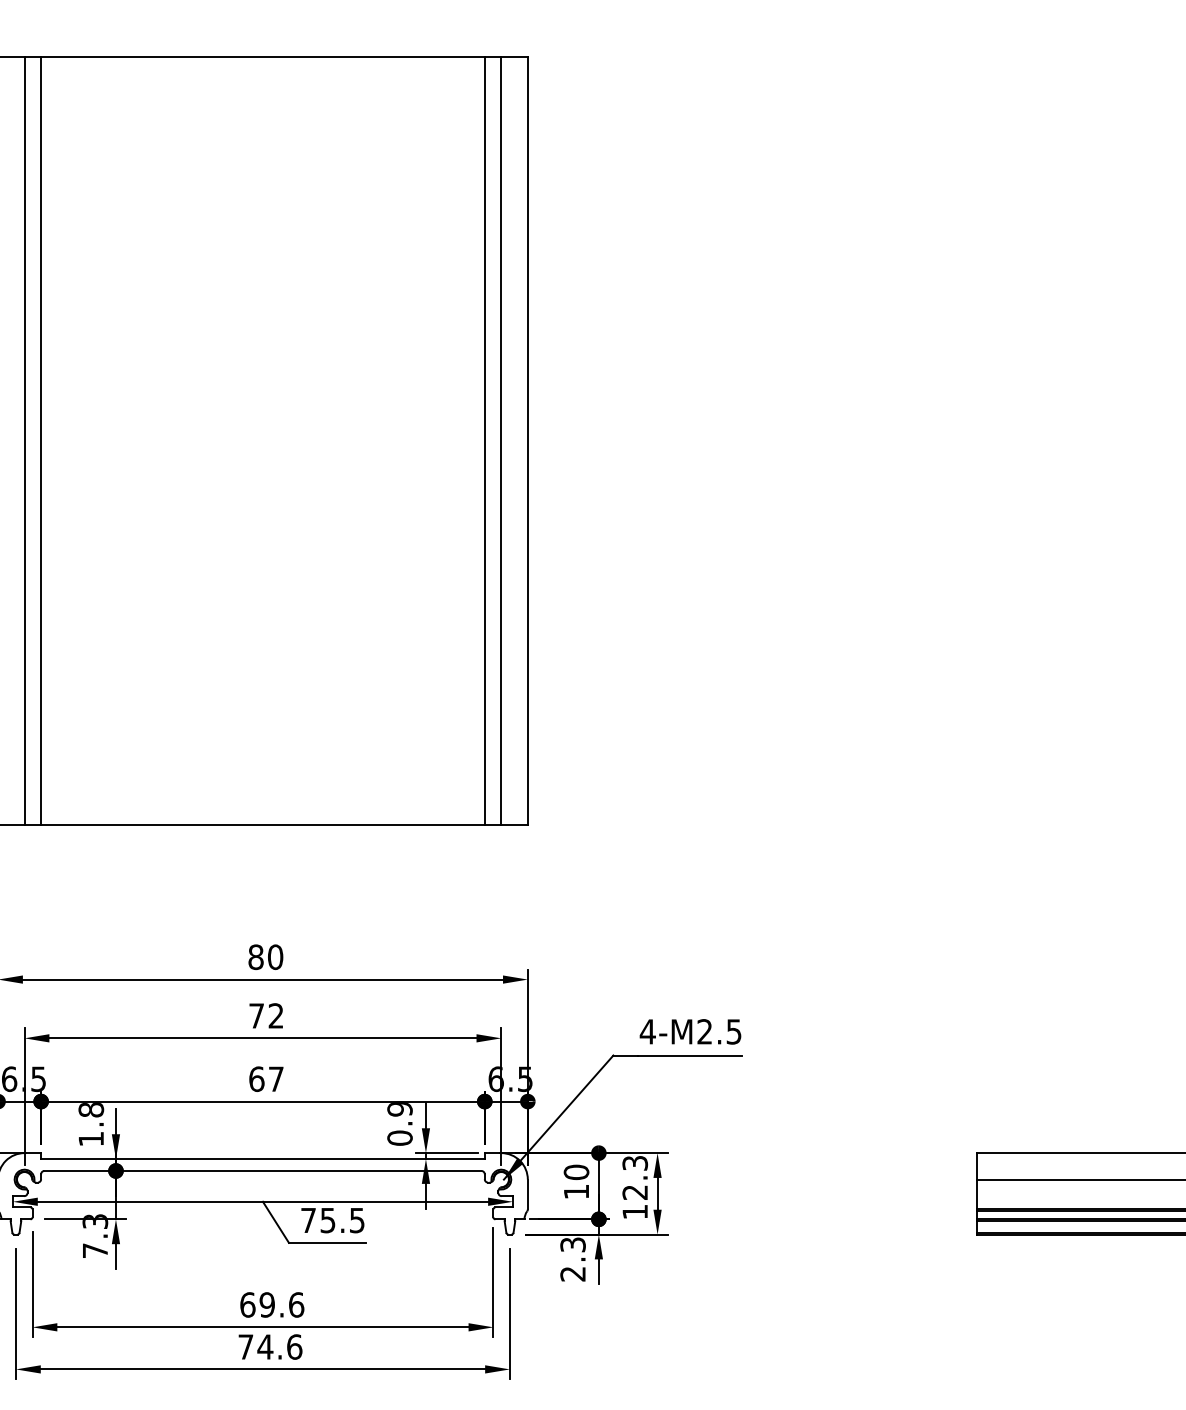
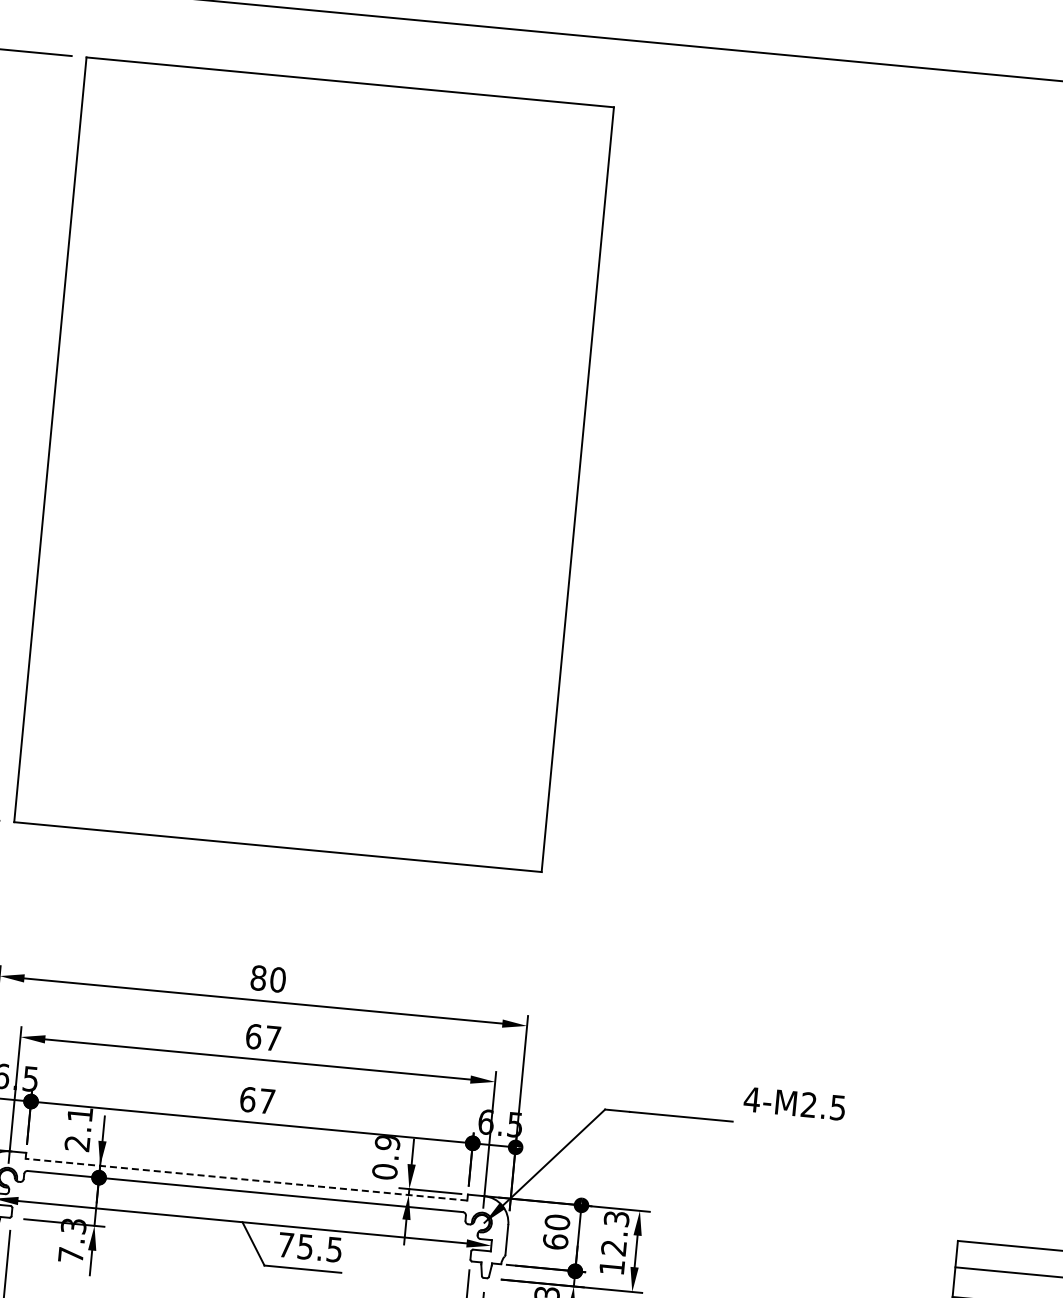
line: (24, 440) -> (76, 441), removed
line: (41, 440) -> (93, 443), removed
line: (484, 440) -> (534, 485), removed
line: (501, 440) -> (551, 486), removed
text: (266, 1015) -> (263, 1037), 72 -> 67
text: (690, 1031) -> (794, 1103), moved
text: (91, 1124) -> (79, 1129), 1.8 -> 2.1
line: (262, 1159) -> (246, 1180), solid -> dashed
text: (576, 1191) -> (555, 1241), 10 -> 60

